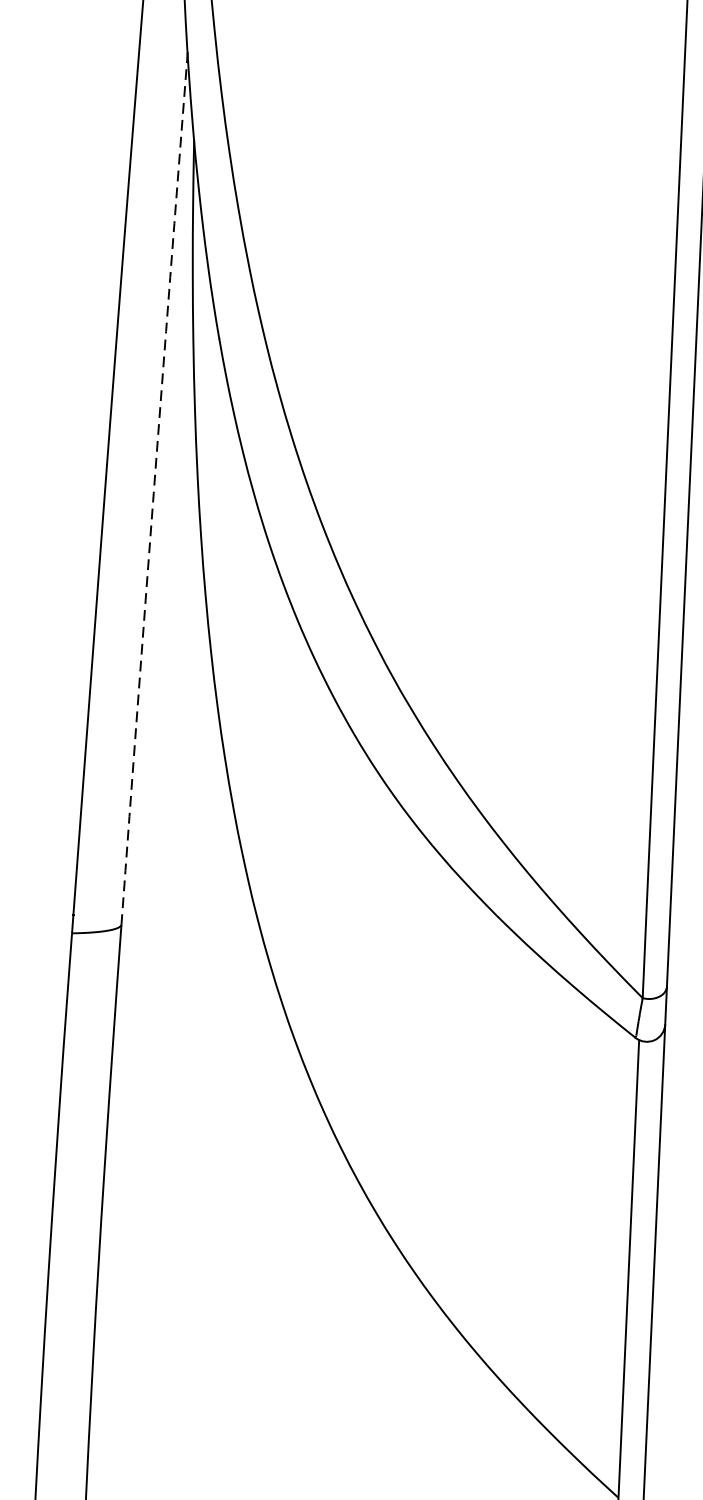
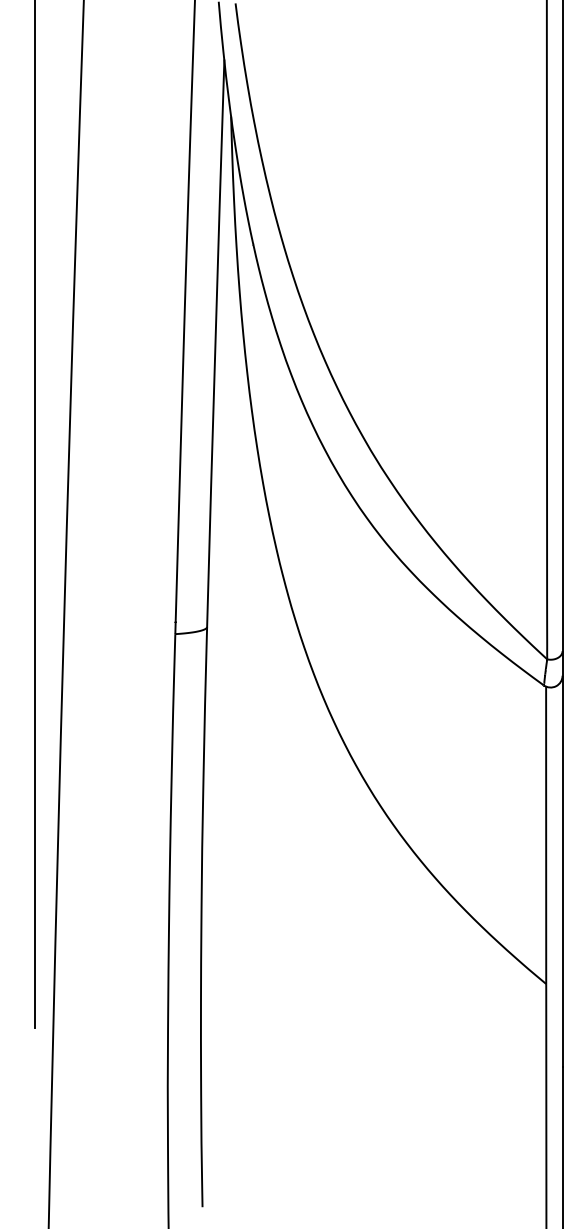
line: (154, 490) -> (215, 344), dashed -> solid

